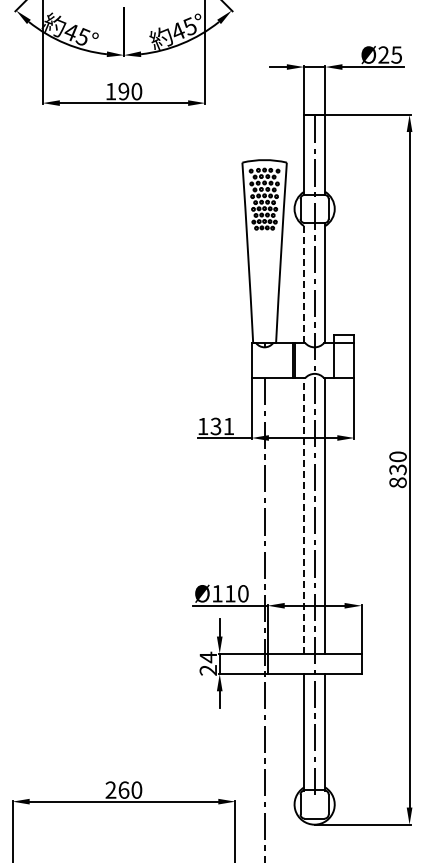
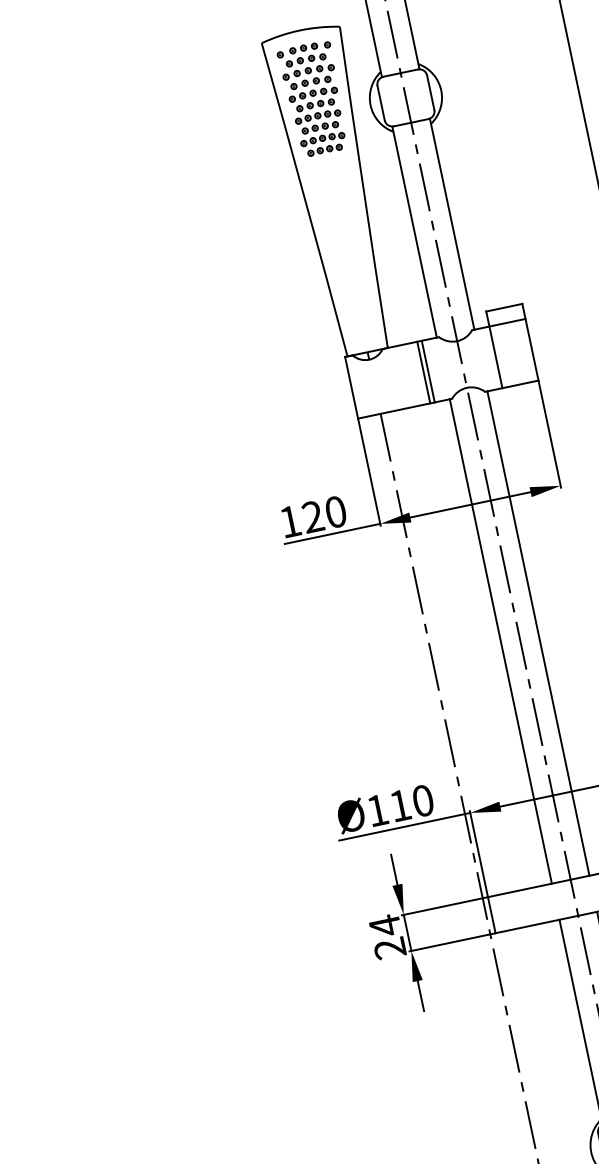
line: (303, 282) -> (413, 231), dashed -> solid
text: (222, 426) -> (324, 514), 131 -> 120
line: (303, 515) -> (499, 640), dashed -> solid

